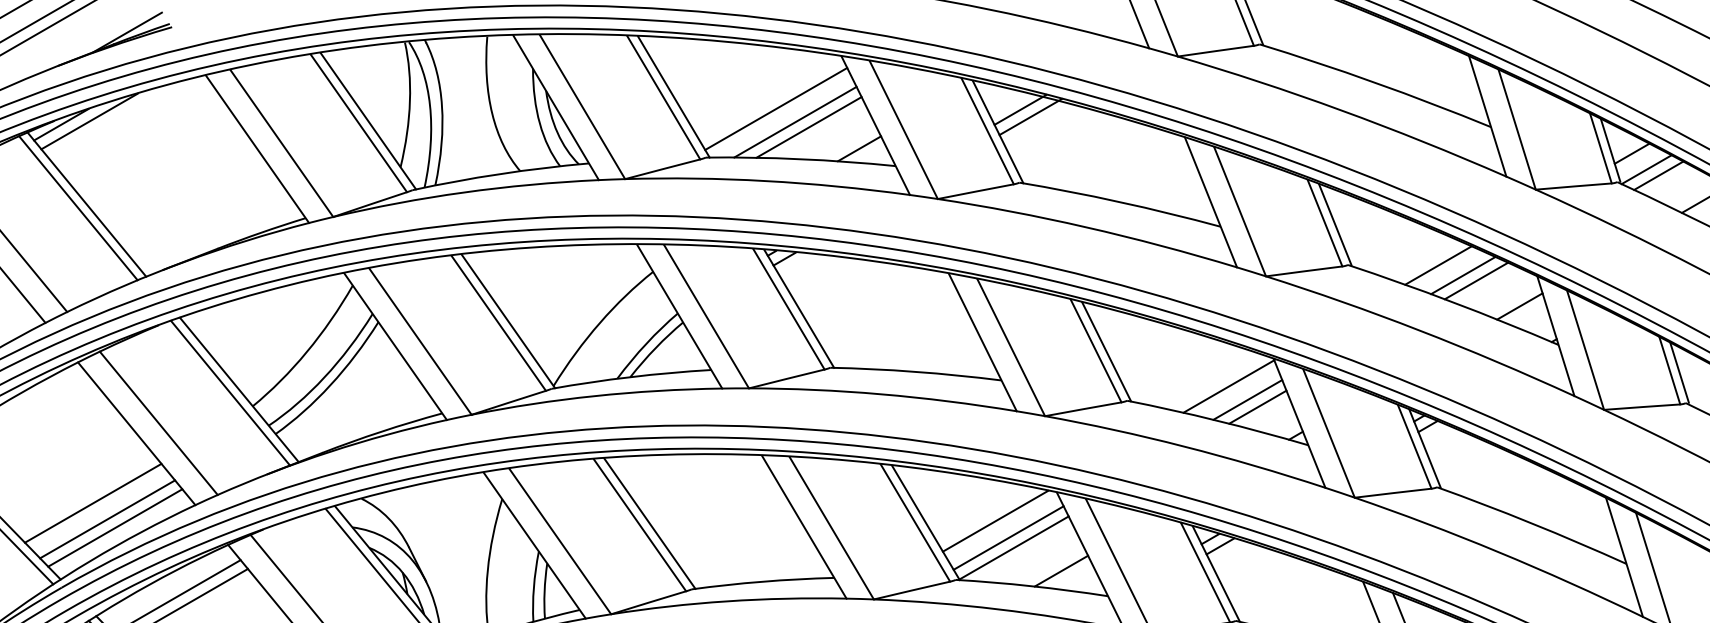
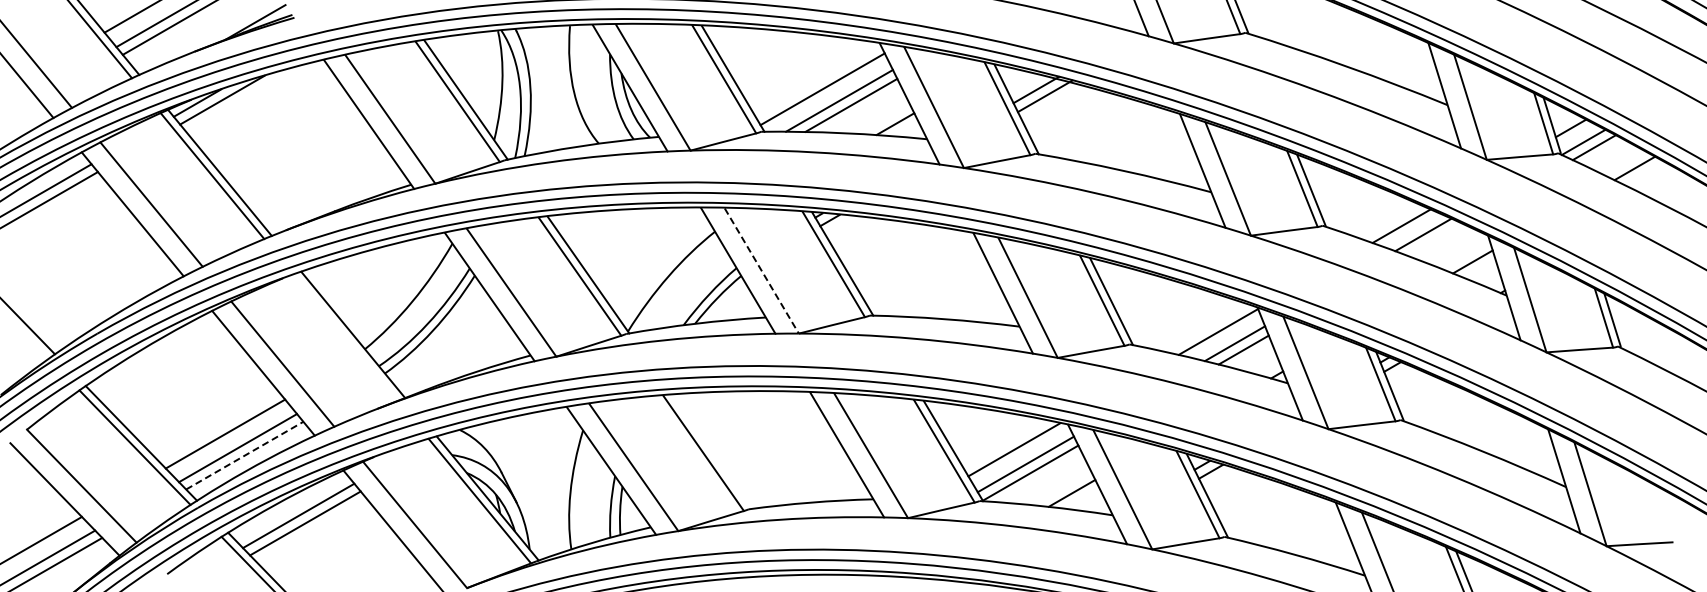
line: (1475, 280) -> (1434, 239), removed
line: (706, 317) -> (761, 271), solid -> dashed
line: (230, 392) -> (345, 337), removed
line: (650, 523) -> (712, 451), removed
line: (114, 527) -> (244, 455), solid -> dashed

